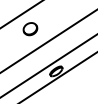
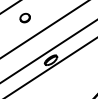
part: (30, 29) -> (25, 18), size x0.7

